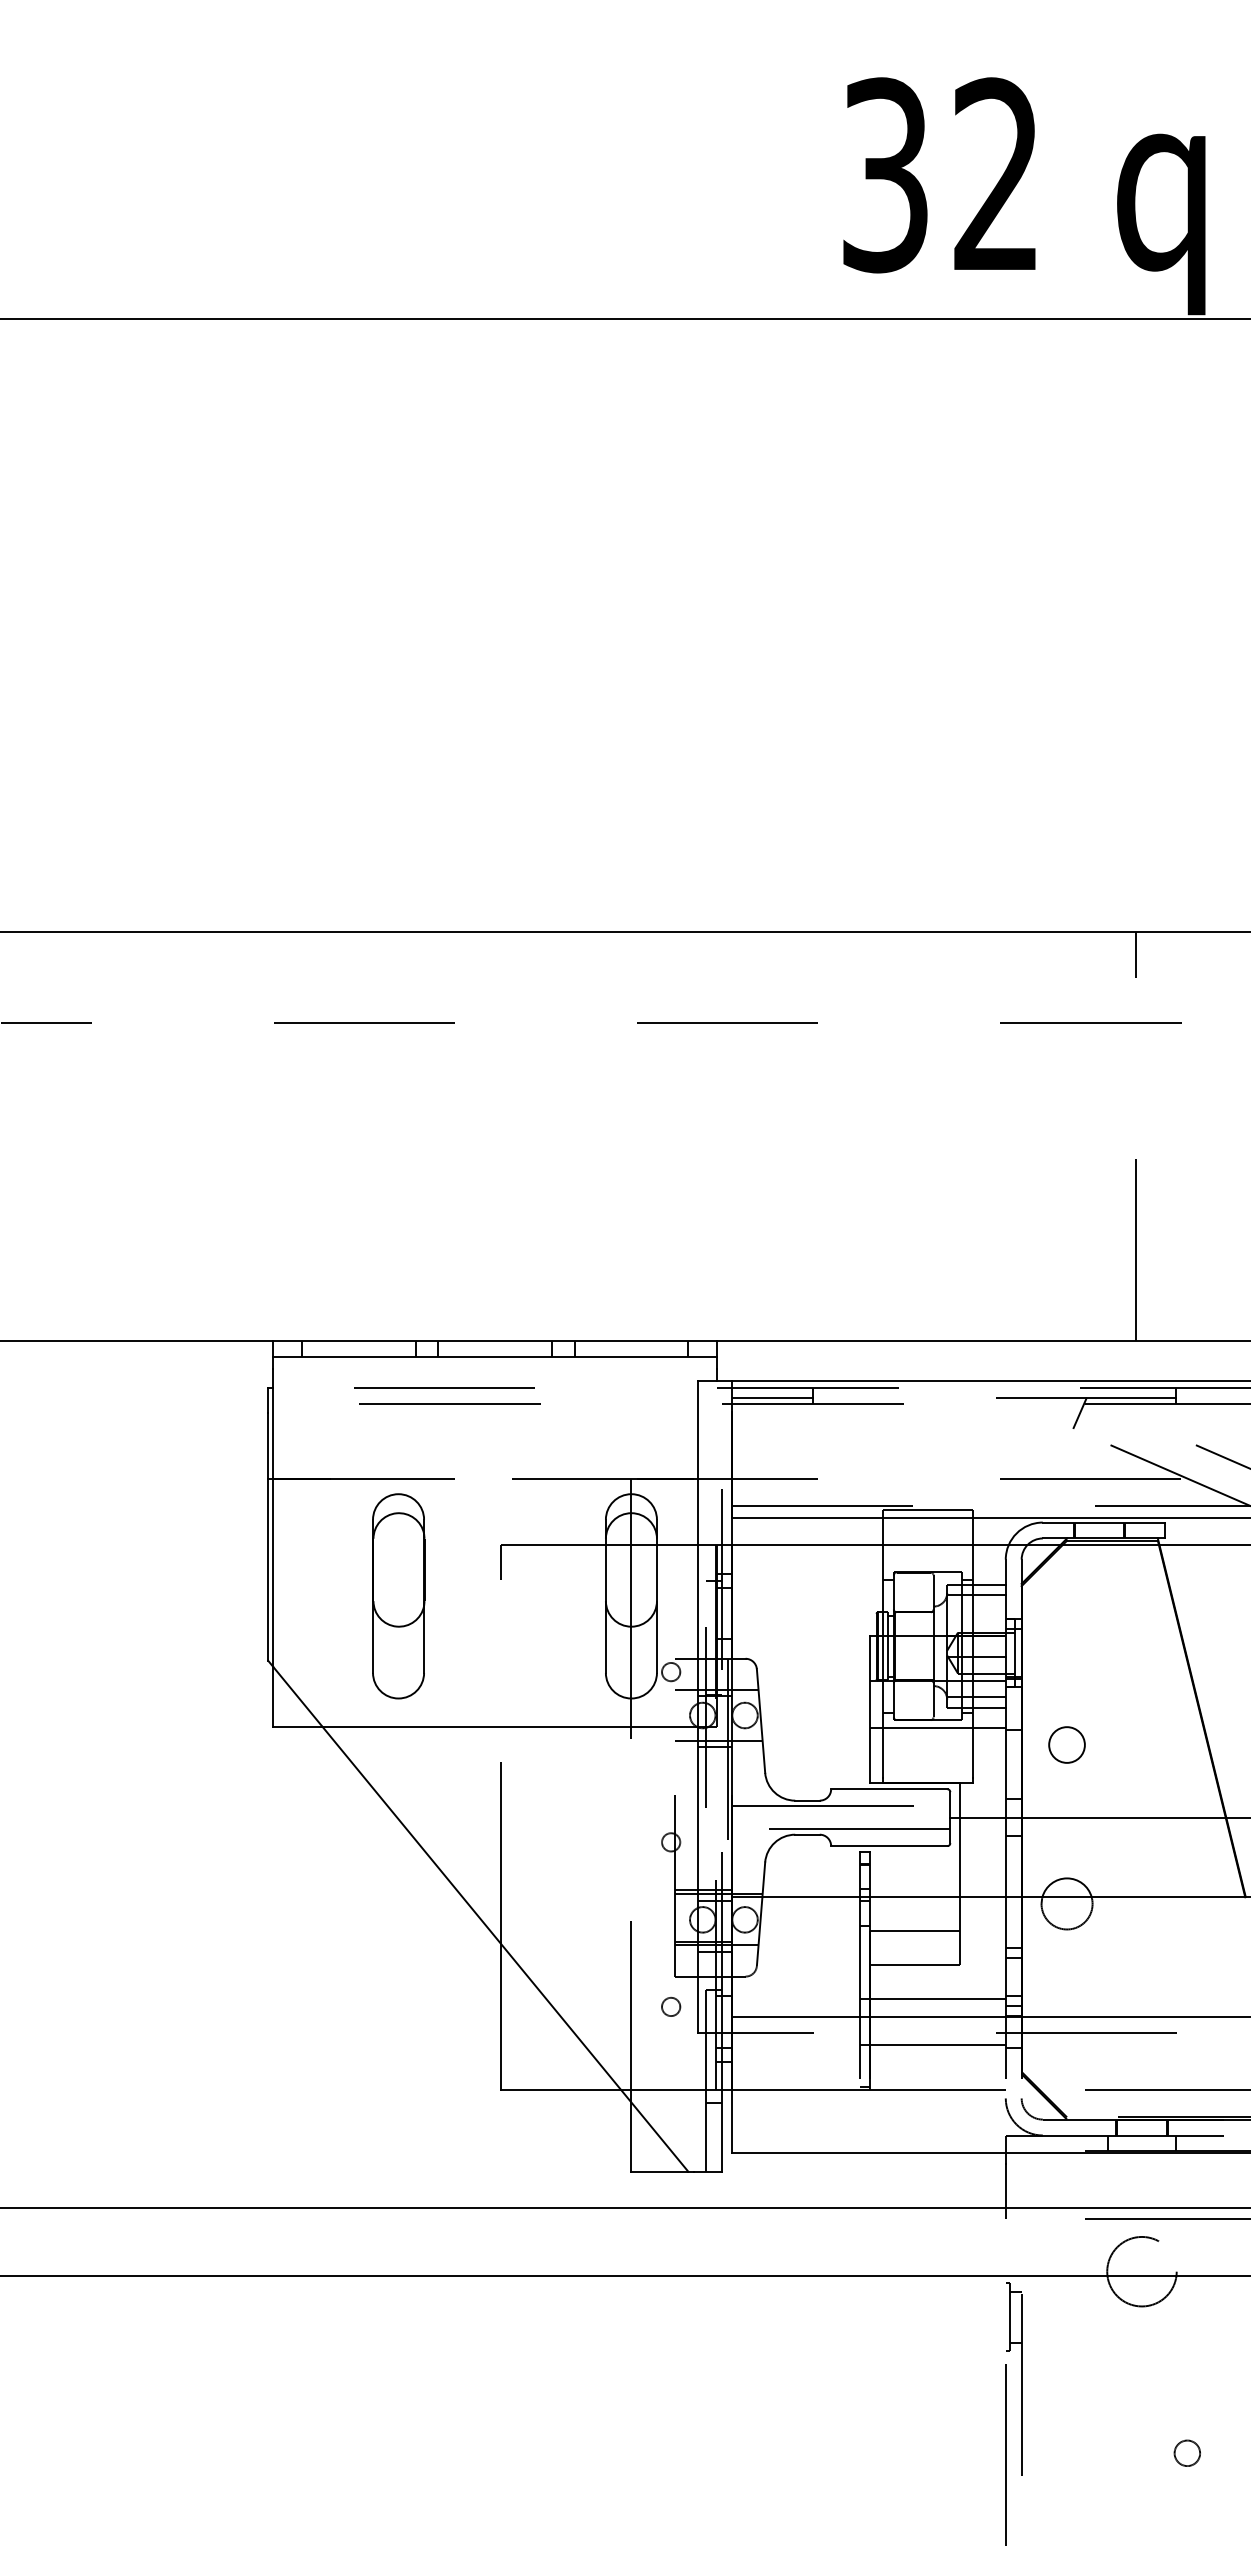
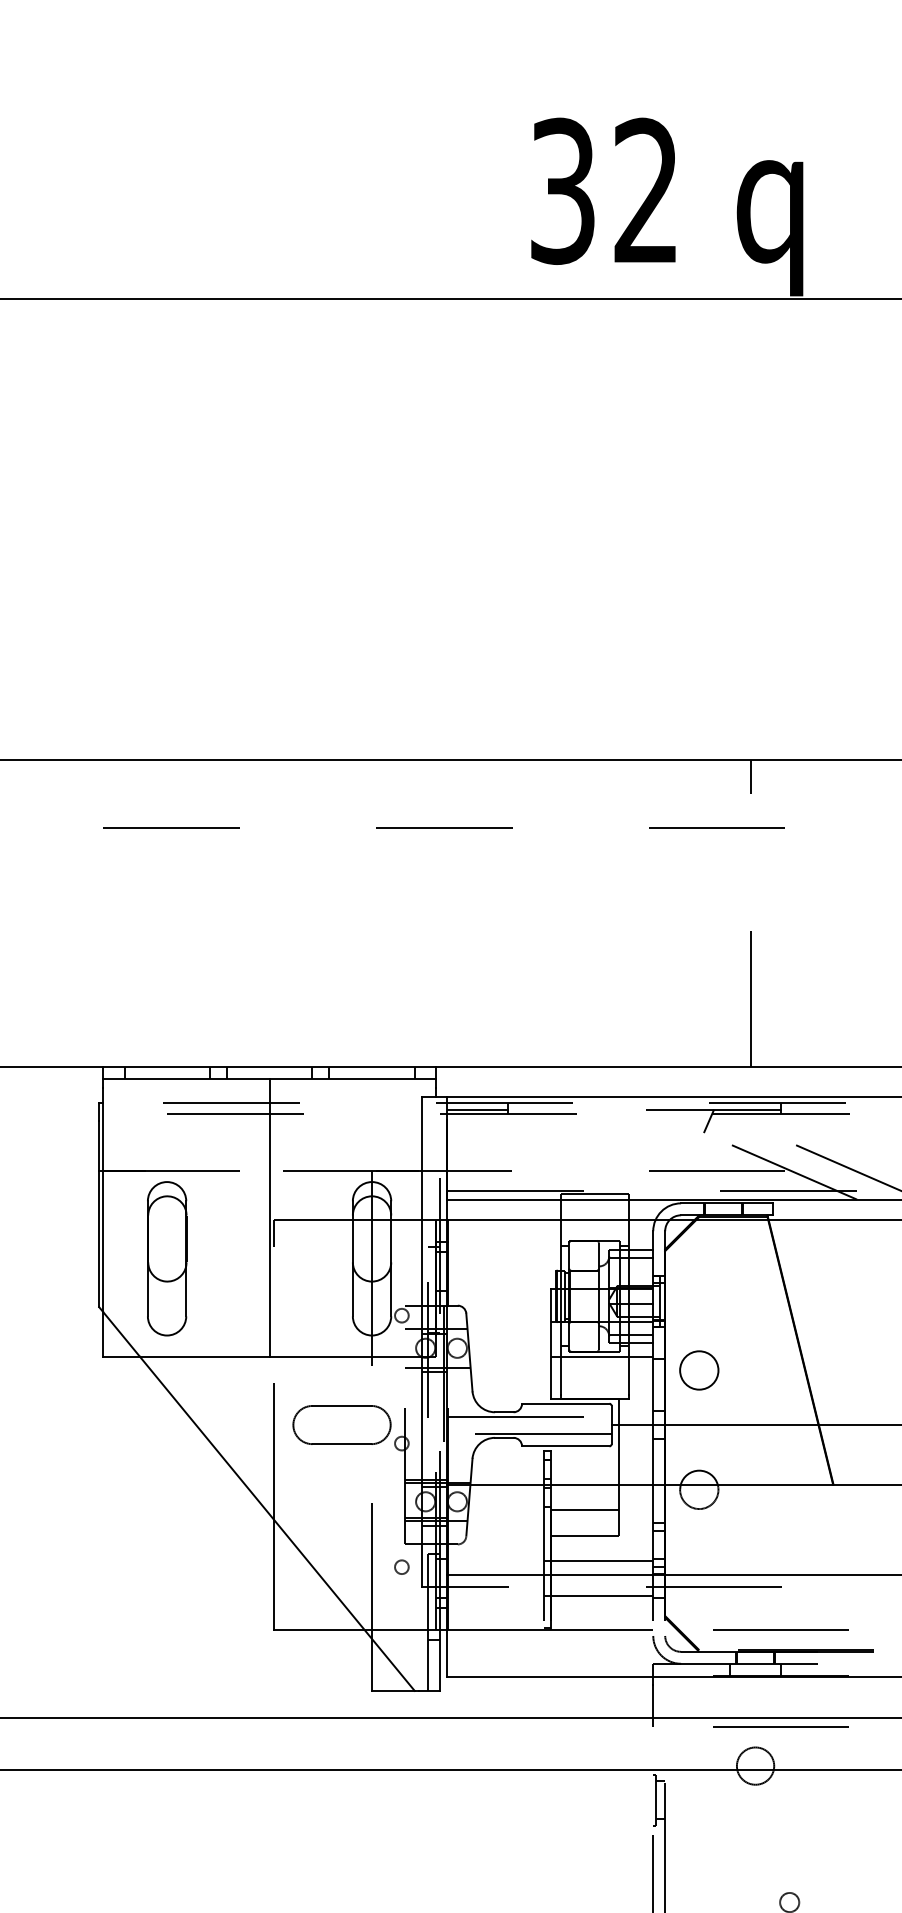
line: (495, 1541) -> (269, 1217), added
part: (398, 1596) -> (167, 1258), moved
circle: (1066, 1744) -> (698, 1370), size x1.43
part: (591, 1817) -> (342, 1424), added
circle: (1141, 2271) -> (755, 1765), size x0.71

